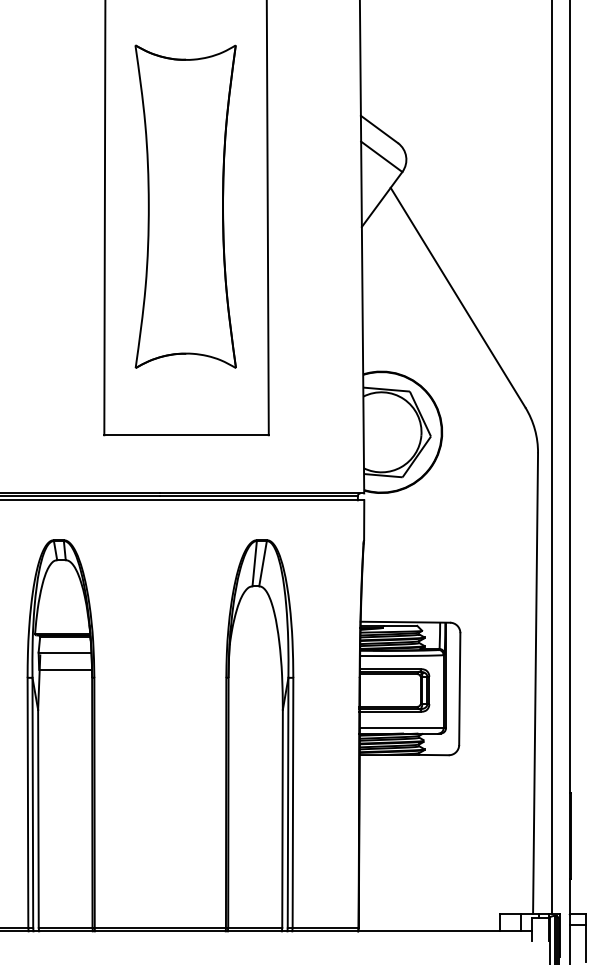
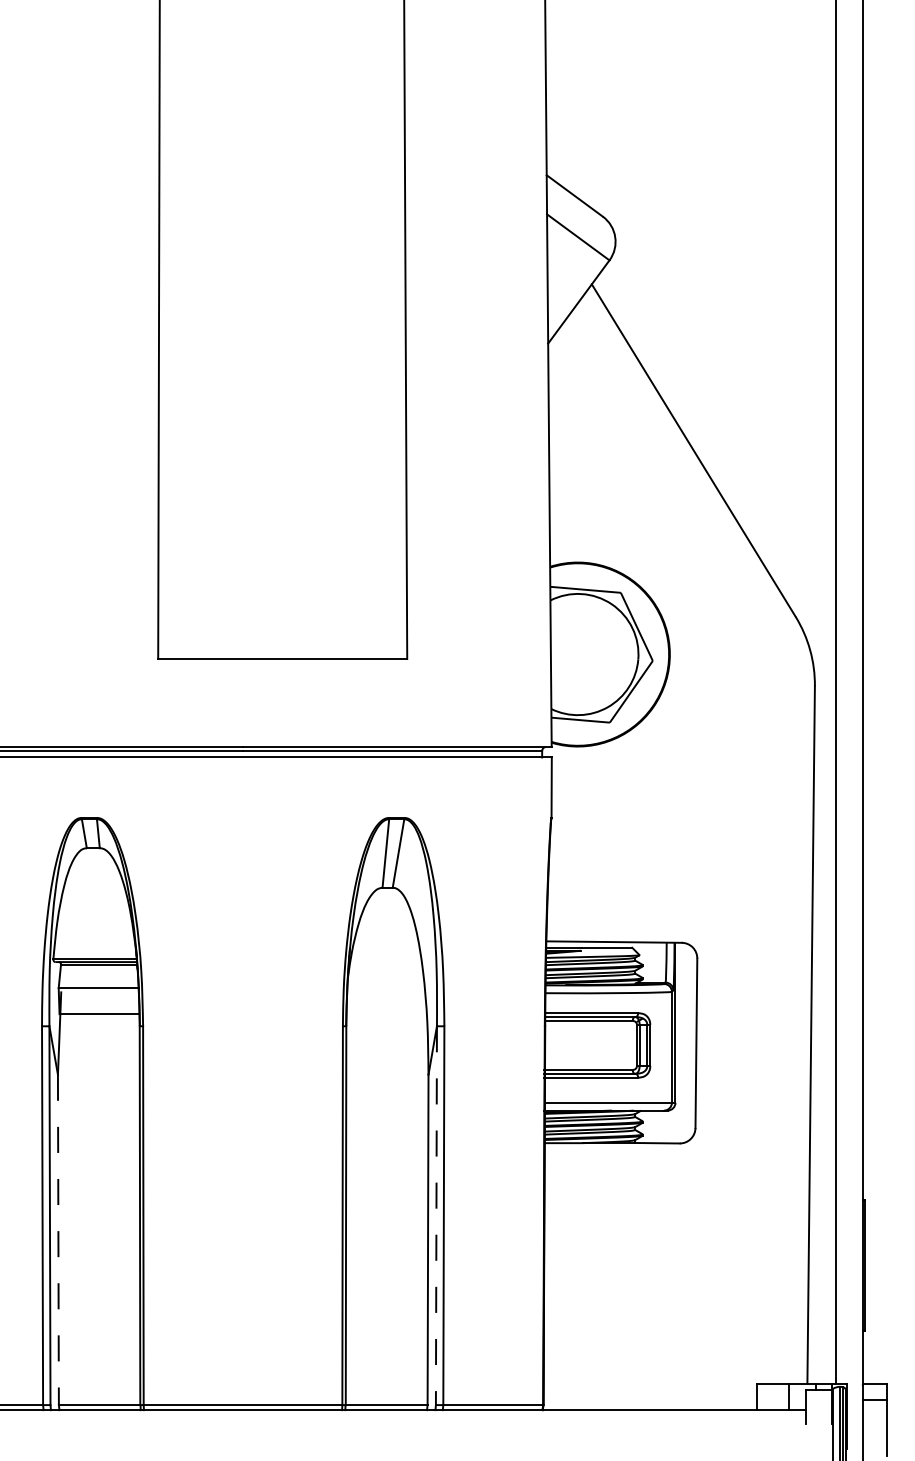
part: (185, 206) -> (281, 312), removed
line: (288, 803) -> (437, 1216), solid -> dashed
line: (38, 819) -> (58, 1240), solid -> dashed

